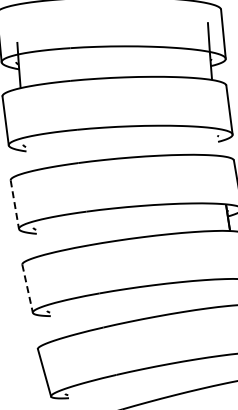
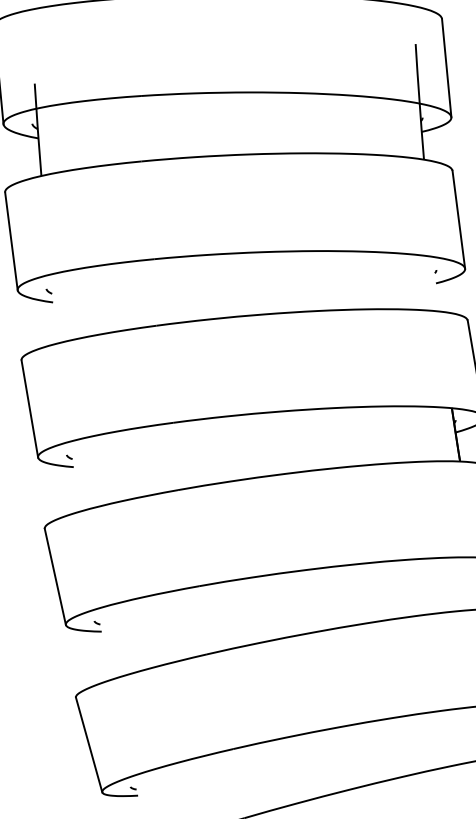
line: (14, 204) -> (29, 408), dashed -> solid
line: (27, 288) -> (55, 576), dashed -> solid

